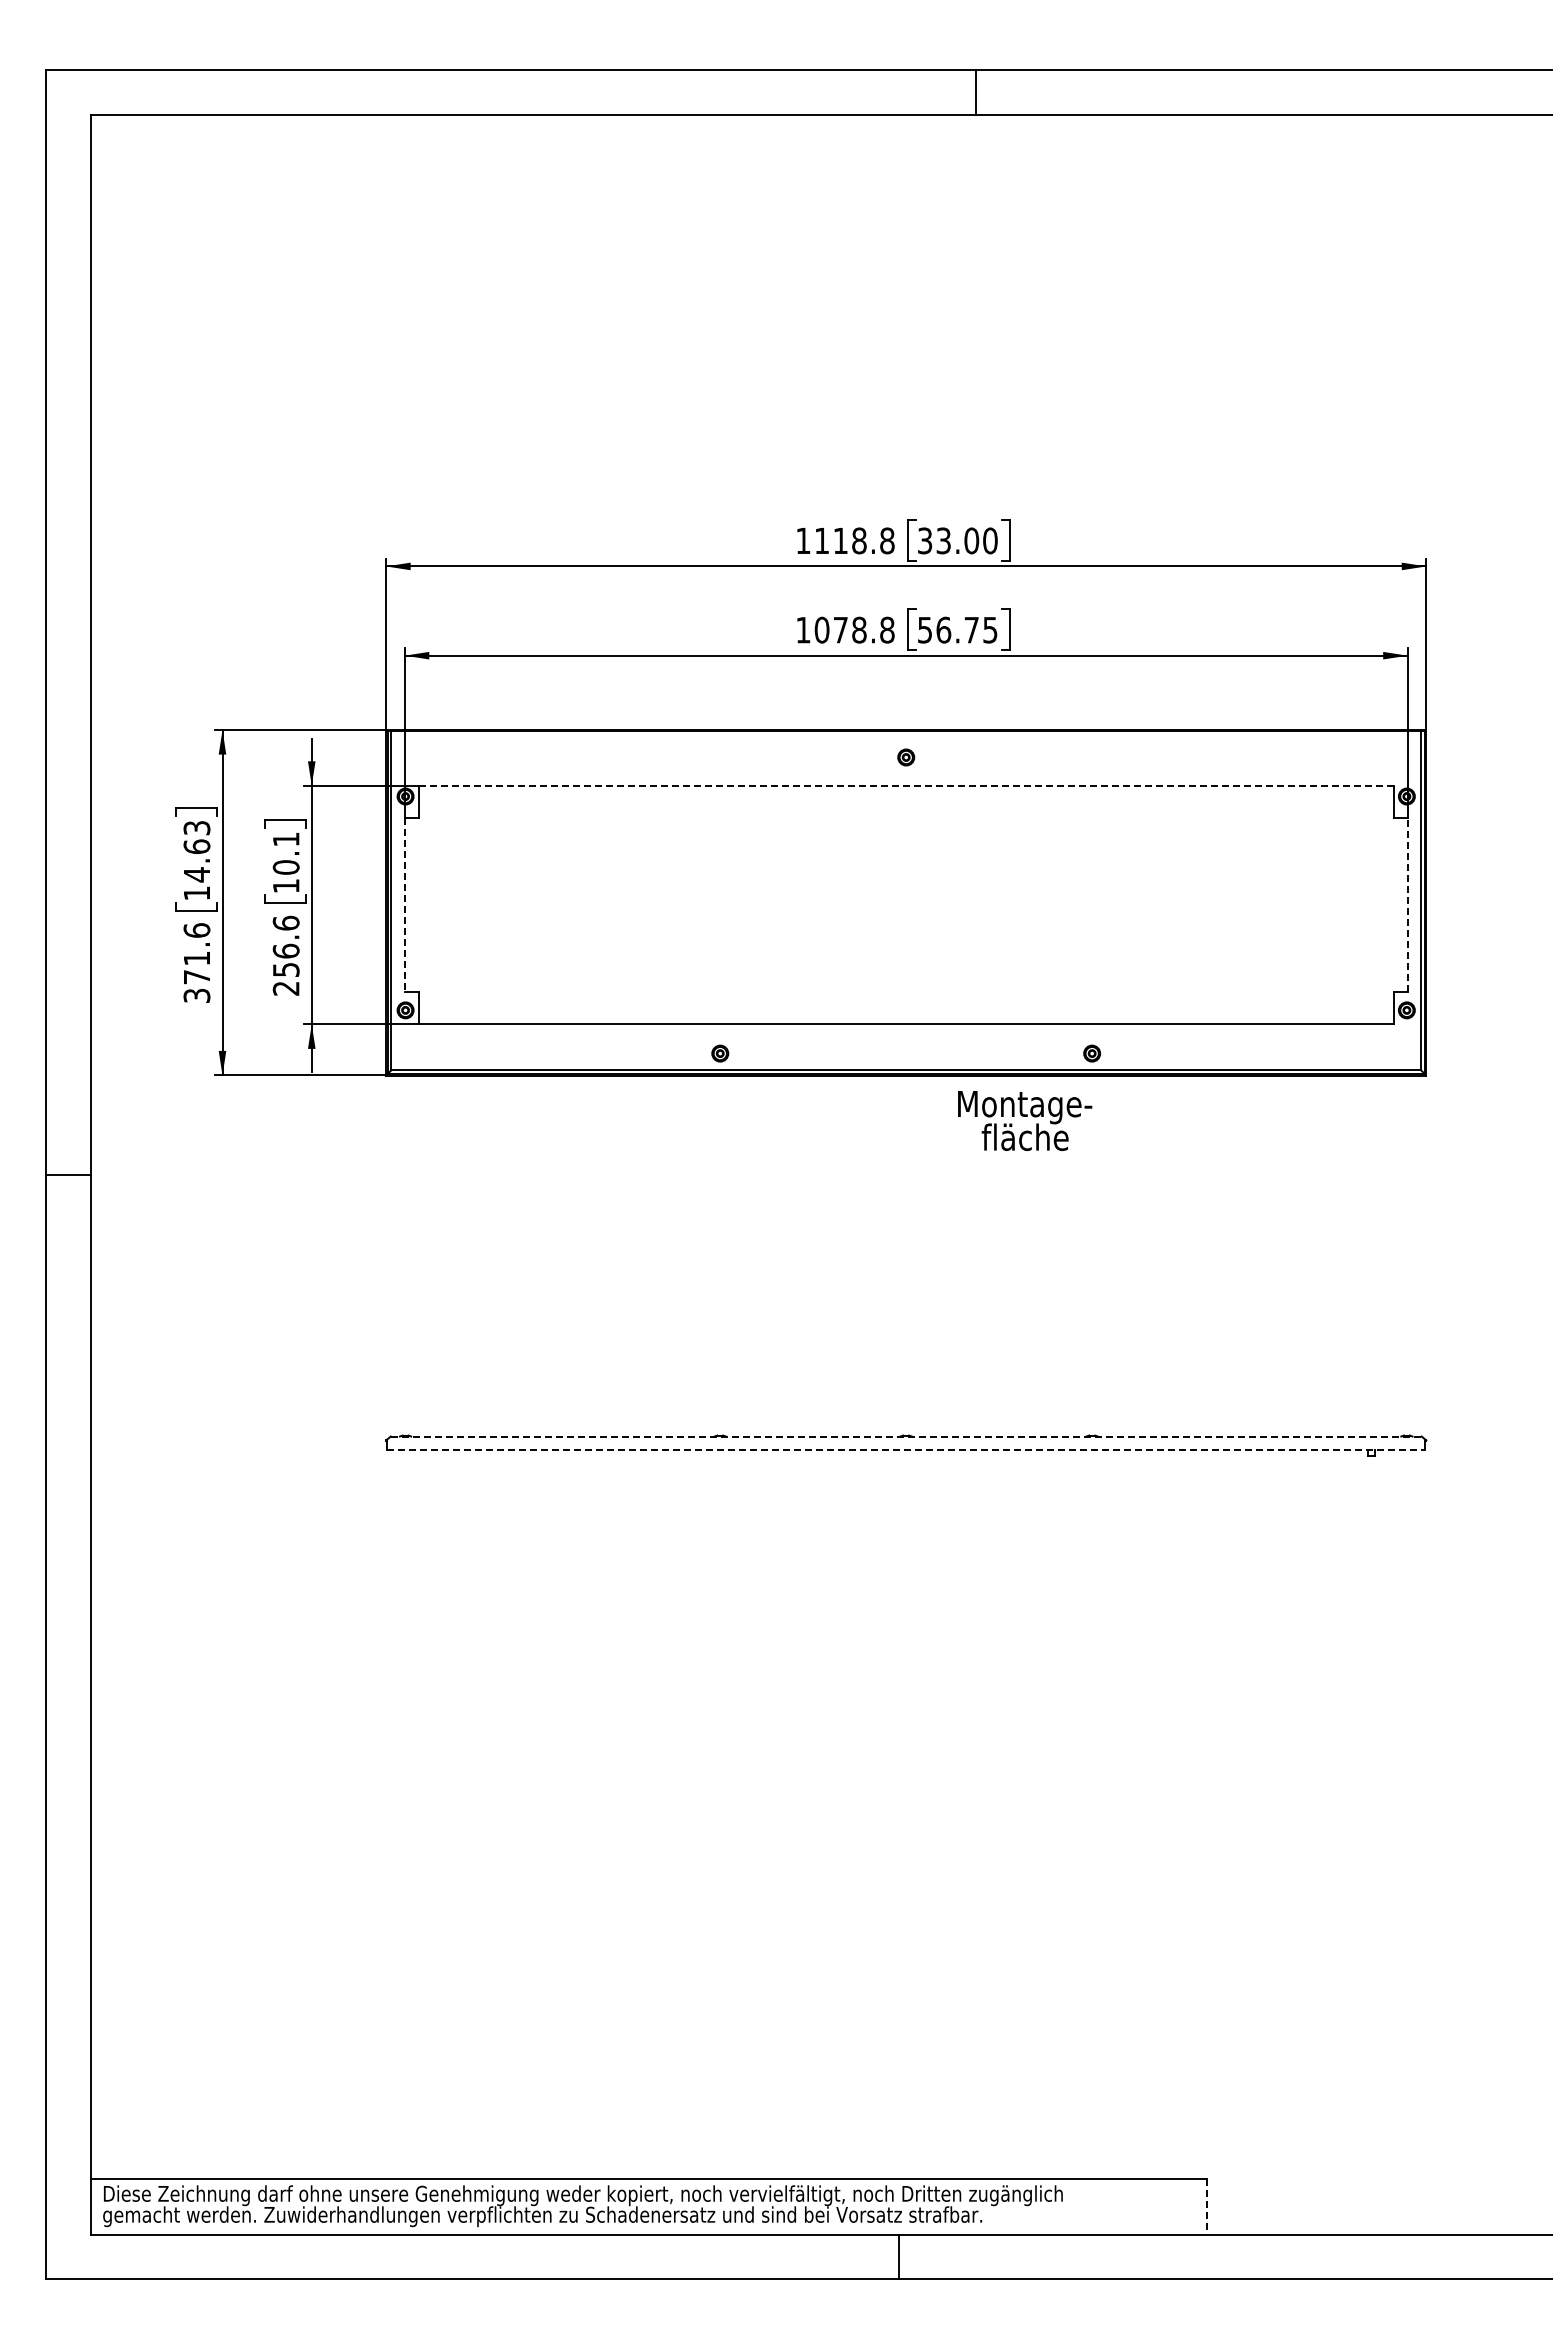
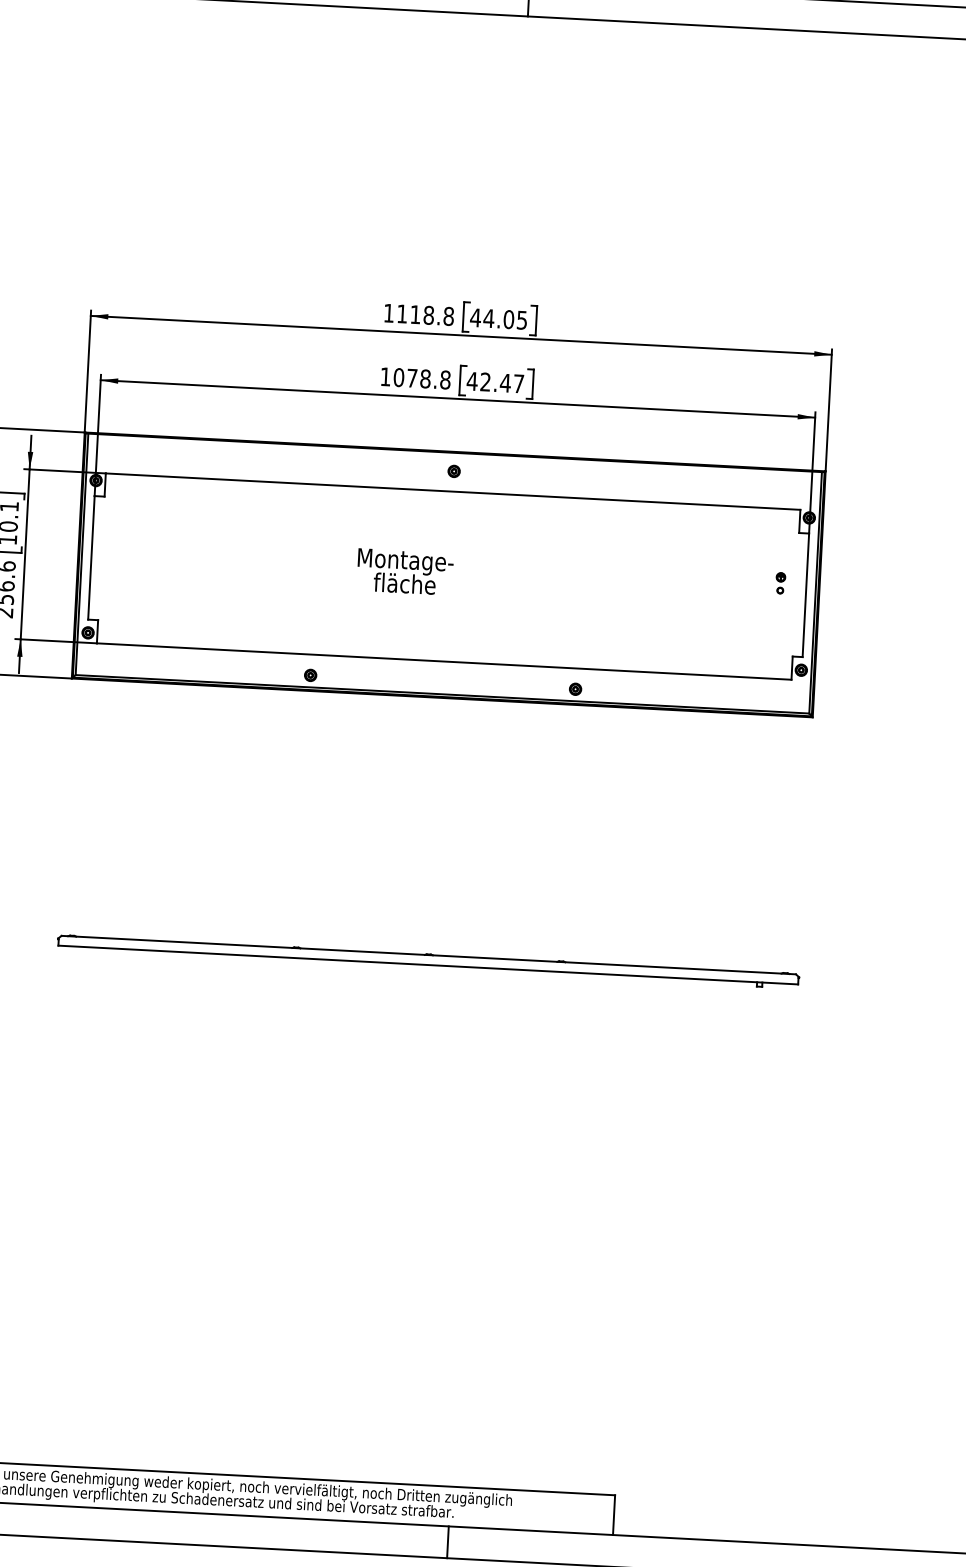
text: (957, 540) -> (498, 318), 33.00 -> 44.05
text: (957, 629) -> (495, 382), 56.75 -> 42.47
line: (906, 785) -> (453, 491), dashed -> solid
part: (1371, 889) -> (780, 582), added
line: (404, 905) -> (91, 558), dashed -> solid
line: (1407, 905) -> (805, 595), dashed -> solid
text: (1025, 1120) -> (405, 571), moved
line: (906, 1436) -> (429, 955), dashed -> solid
line: (906, 1450) -> (428, 965), dashed -> solid
line: (1206, 2206) -> (613, 1514), dashed -> solid
line: (899, 2256) -> (448, 1541), moved

